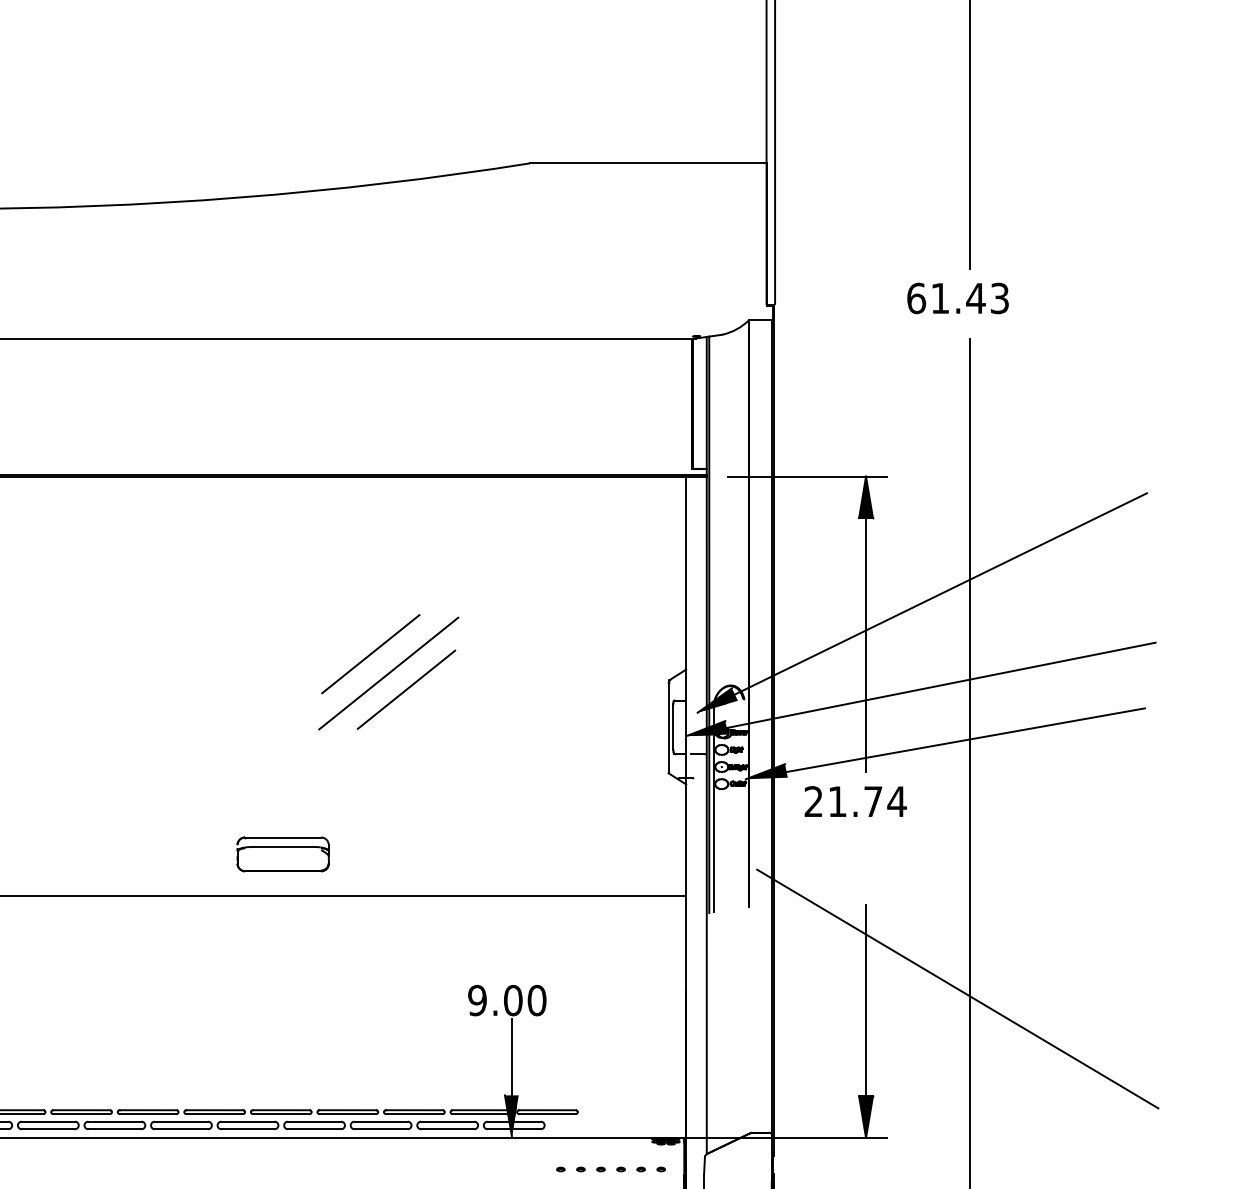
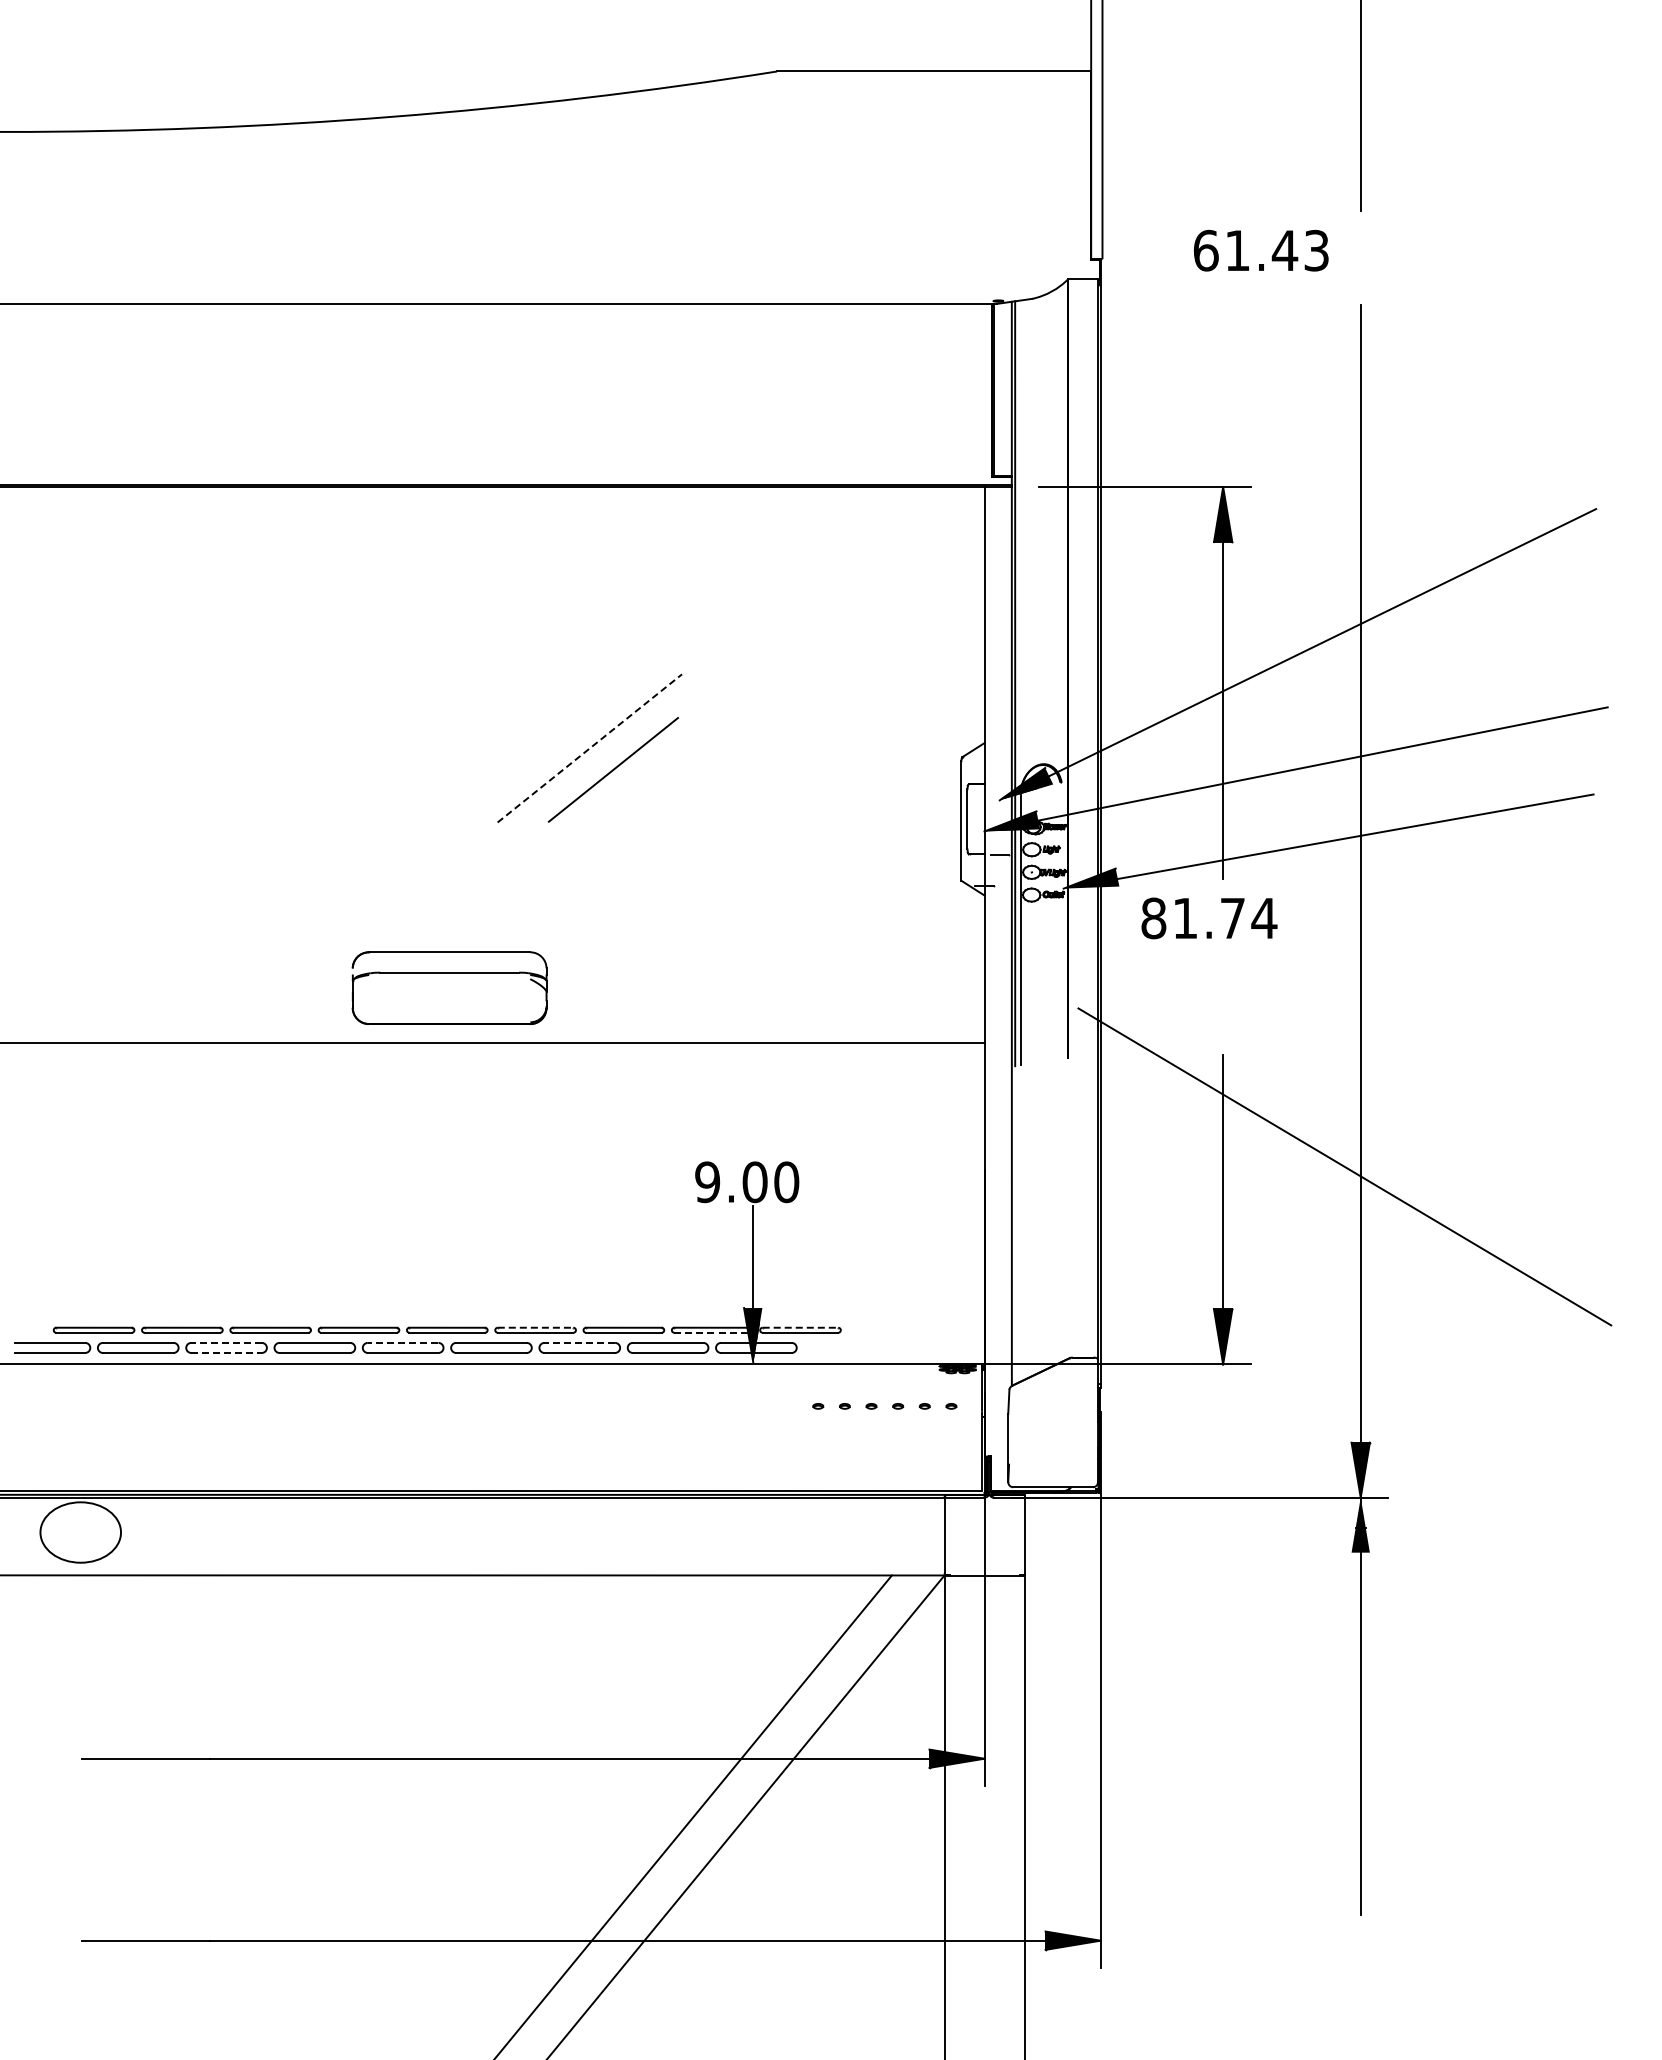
text: (958, 298) -> (1261, 250), moved
line: (370, 654) -> (565, 722), removed
line: (389, 673) -> (590, 748), solid -> dashed
text: (813, 801) -> (1153, 918), 21.74 -> 81.74
part: (282, 854) -> (449, 988), size x1.6
line: (347, 1110) -> (535, 1327), solid -> dashed
line: (547, 1110) -> (800, 1327), solid -> dashed
line: (481, 1113) -> (712, 1332), solid -> dashed
line: (114, 1121) -> (226, 1342), solid -> dashed
line: (247, 1121) -> (402, 1342), solid -> dashed
line: (380, 1121) -> (579, 1342), solid -> dashed
line: (115, 1128) -> (227, 1352), solid -> dashed

